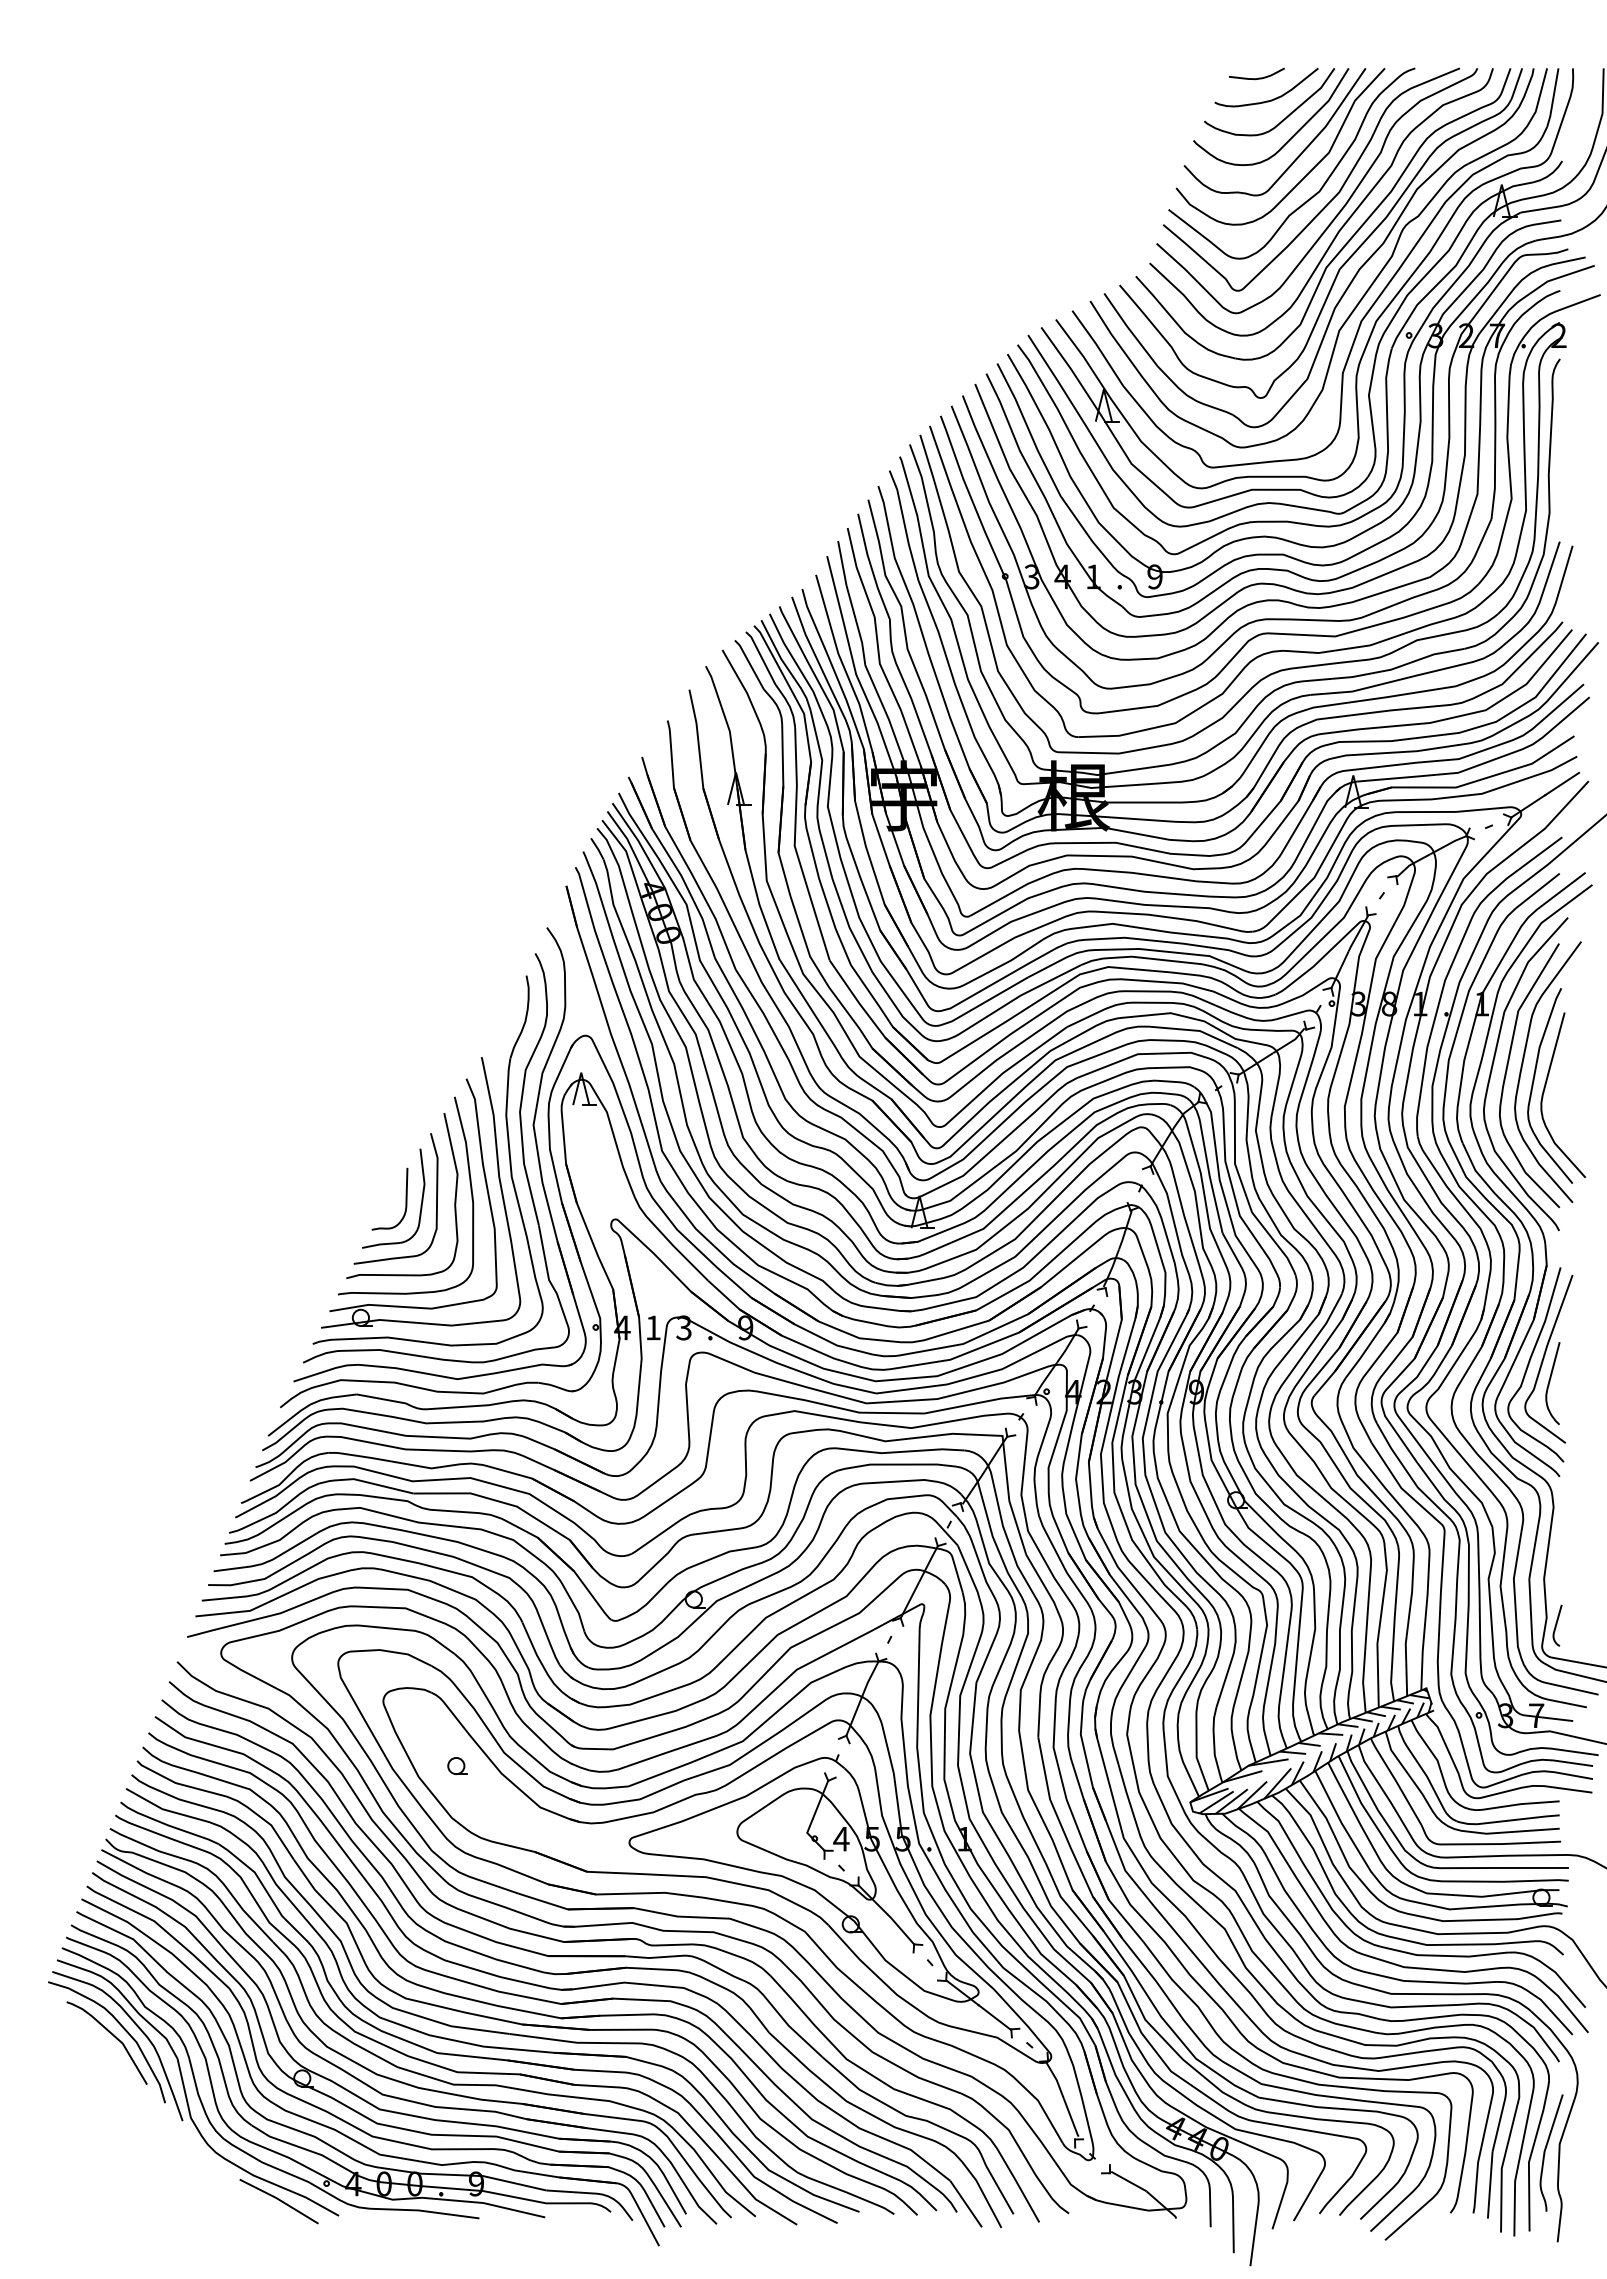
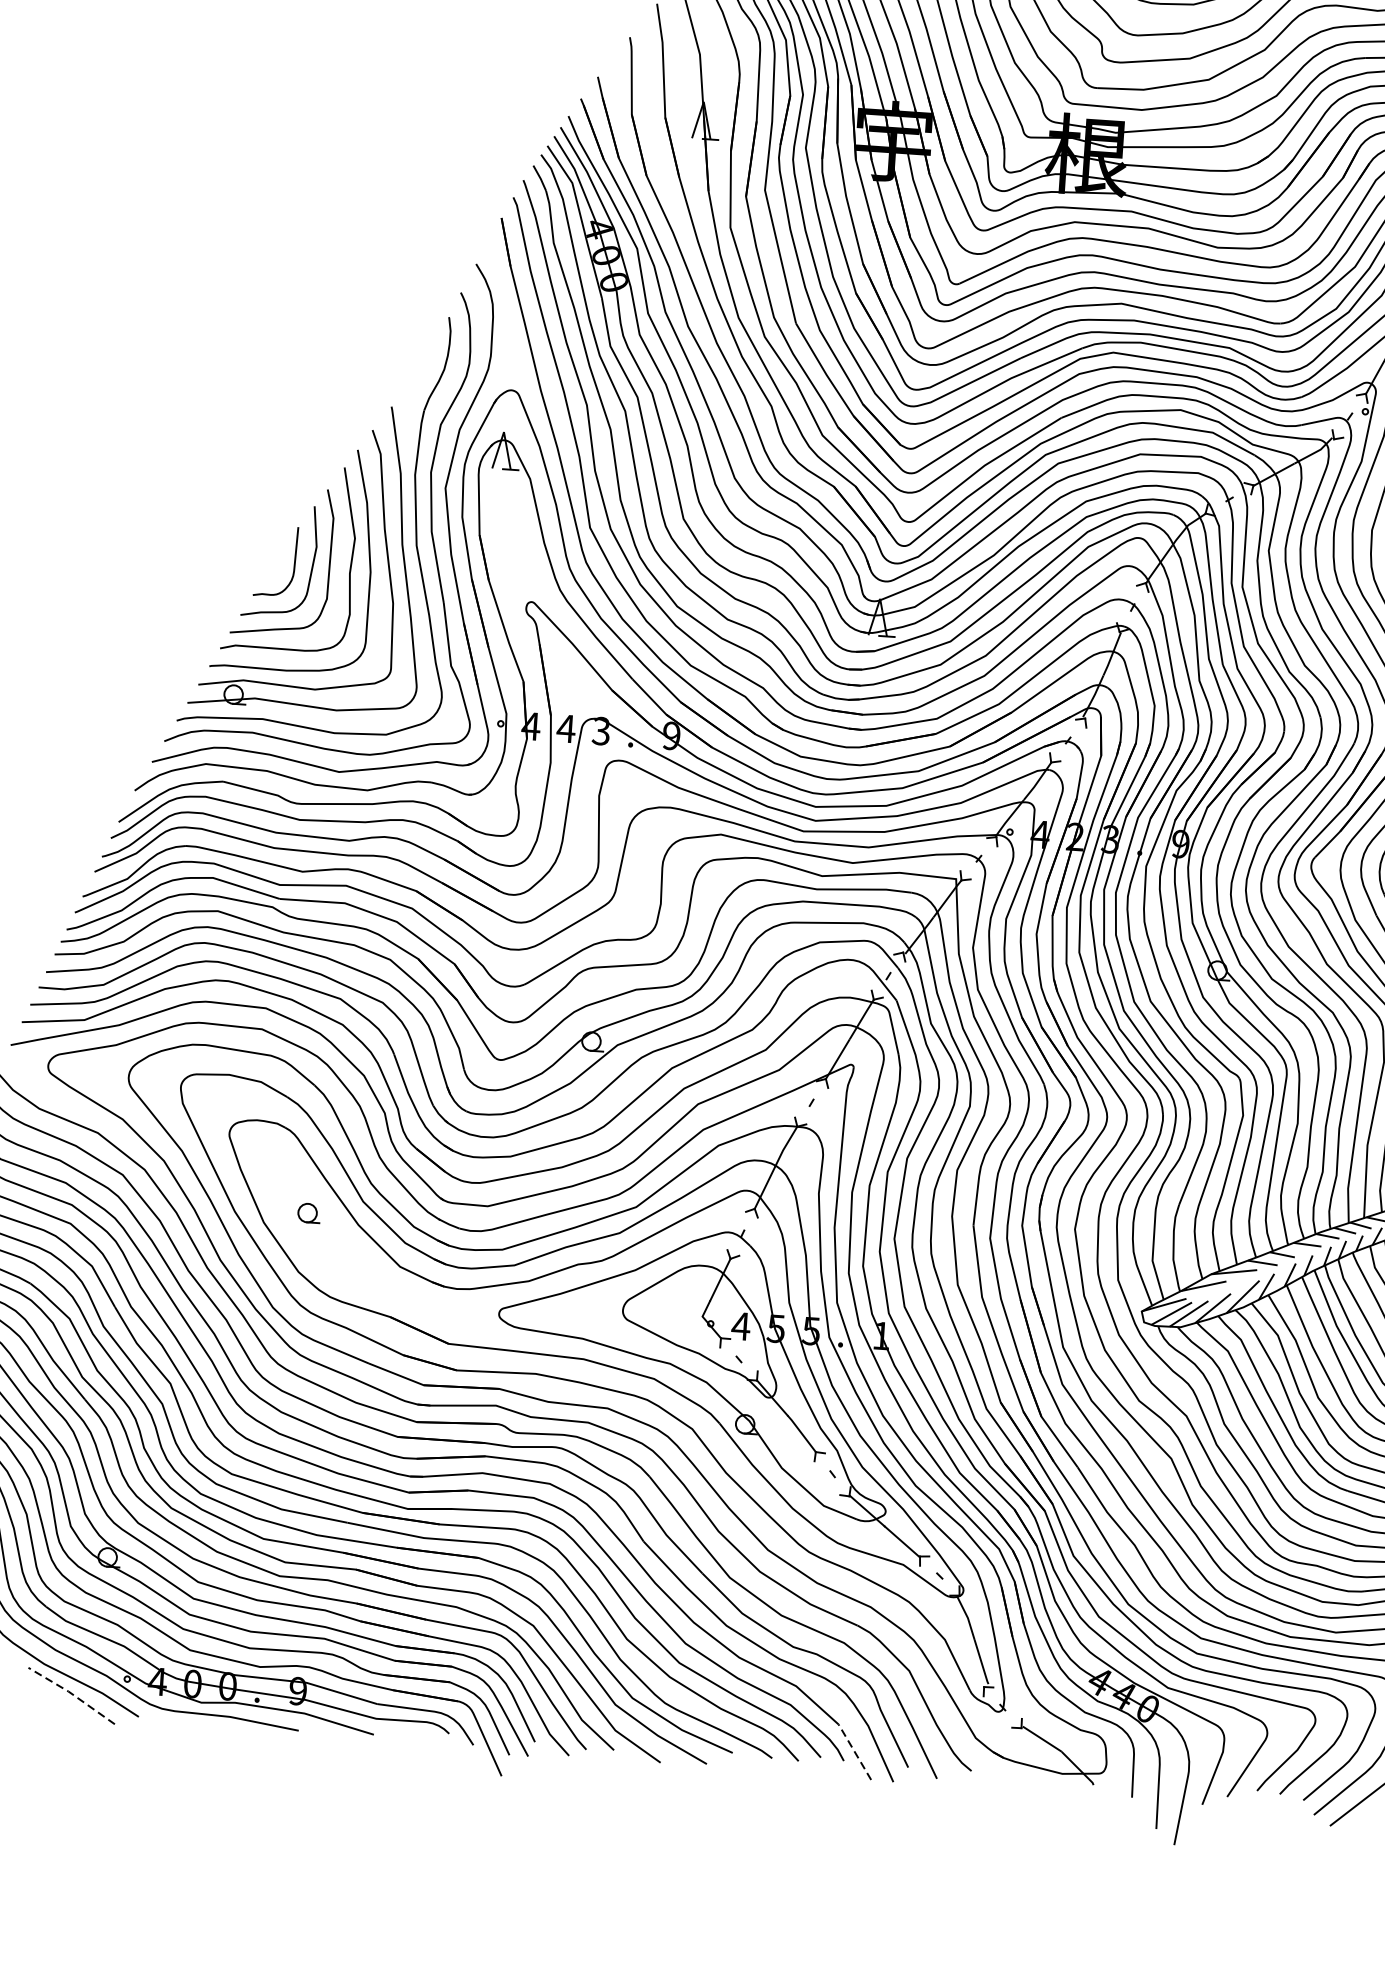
text: (652, 1327) -> (565, 728), 1 -> 4
line: (279, 2199) -> (72, 1693), solid -> dashed
line: (965, 2203) -> (854, 1751), solid -> dashed

